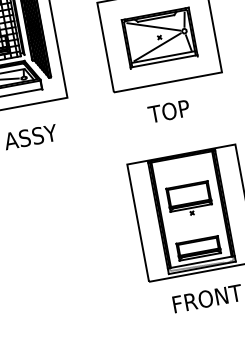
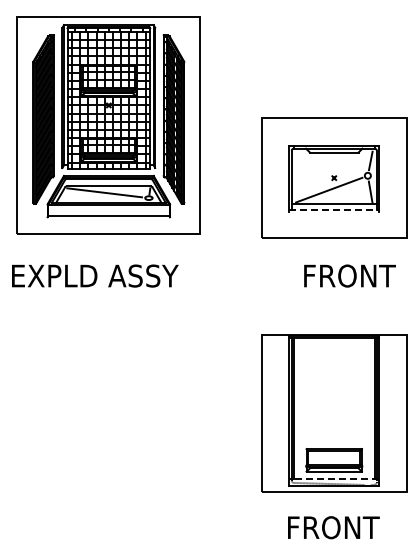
line: (153, 26) -> (328, 162), removed
line: (164, 60) -> (334, 209), solid -> dashed
text: (183, 108) -> (348, 275), TOP -> FRONT
part: (189, 199) -> (334, 395), removed
line: (201, 261) -> (334, 478), solid -> dashed

